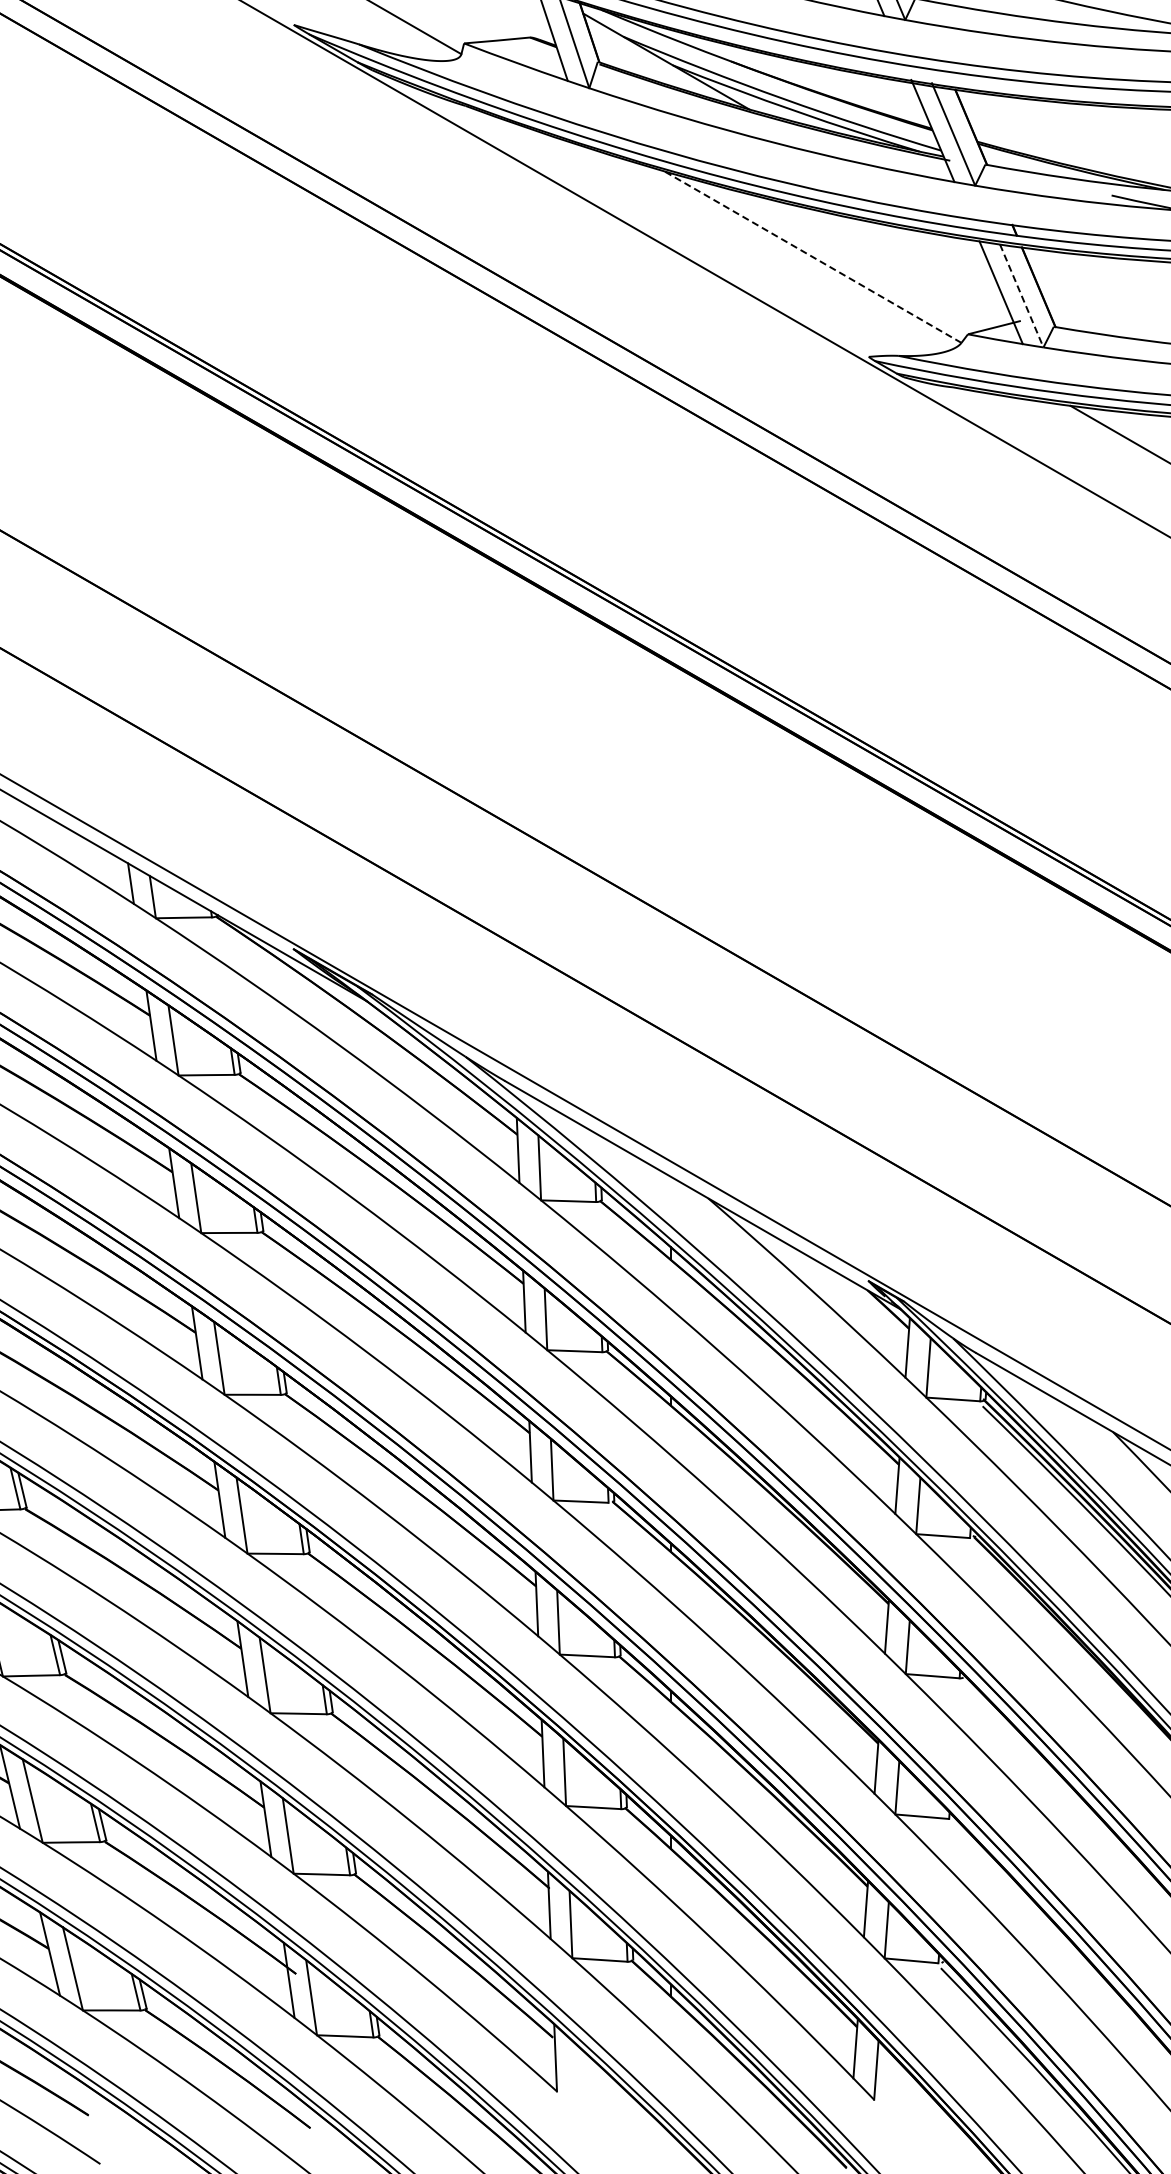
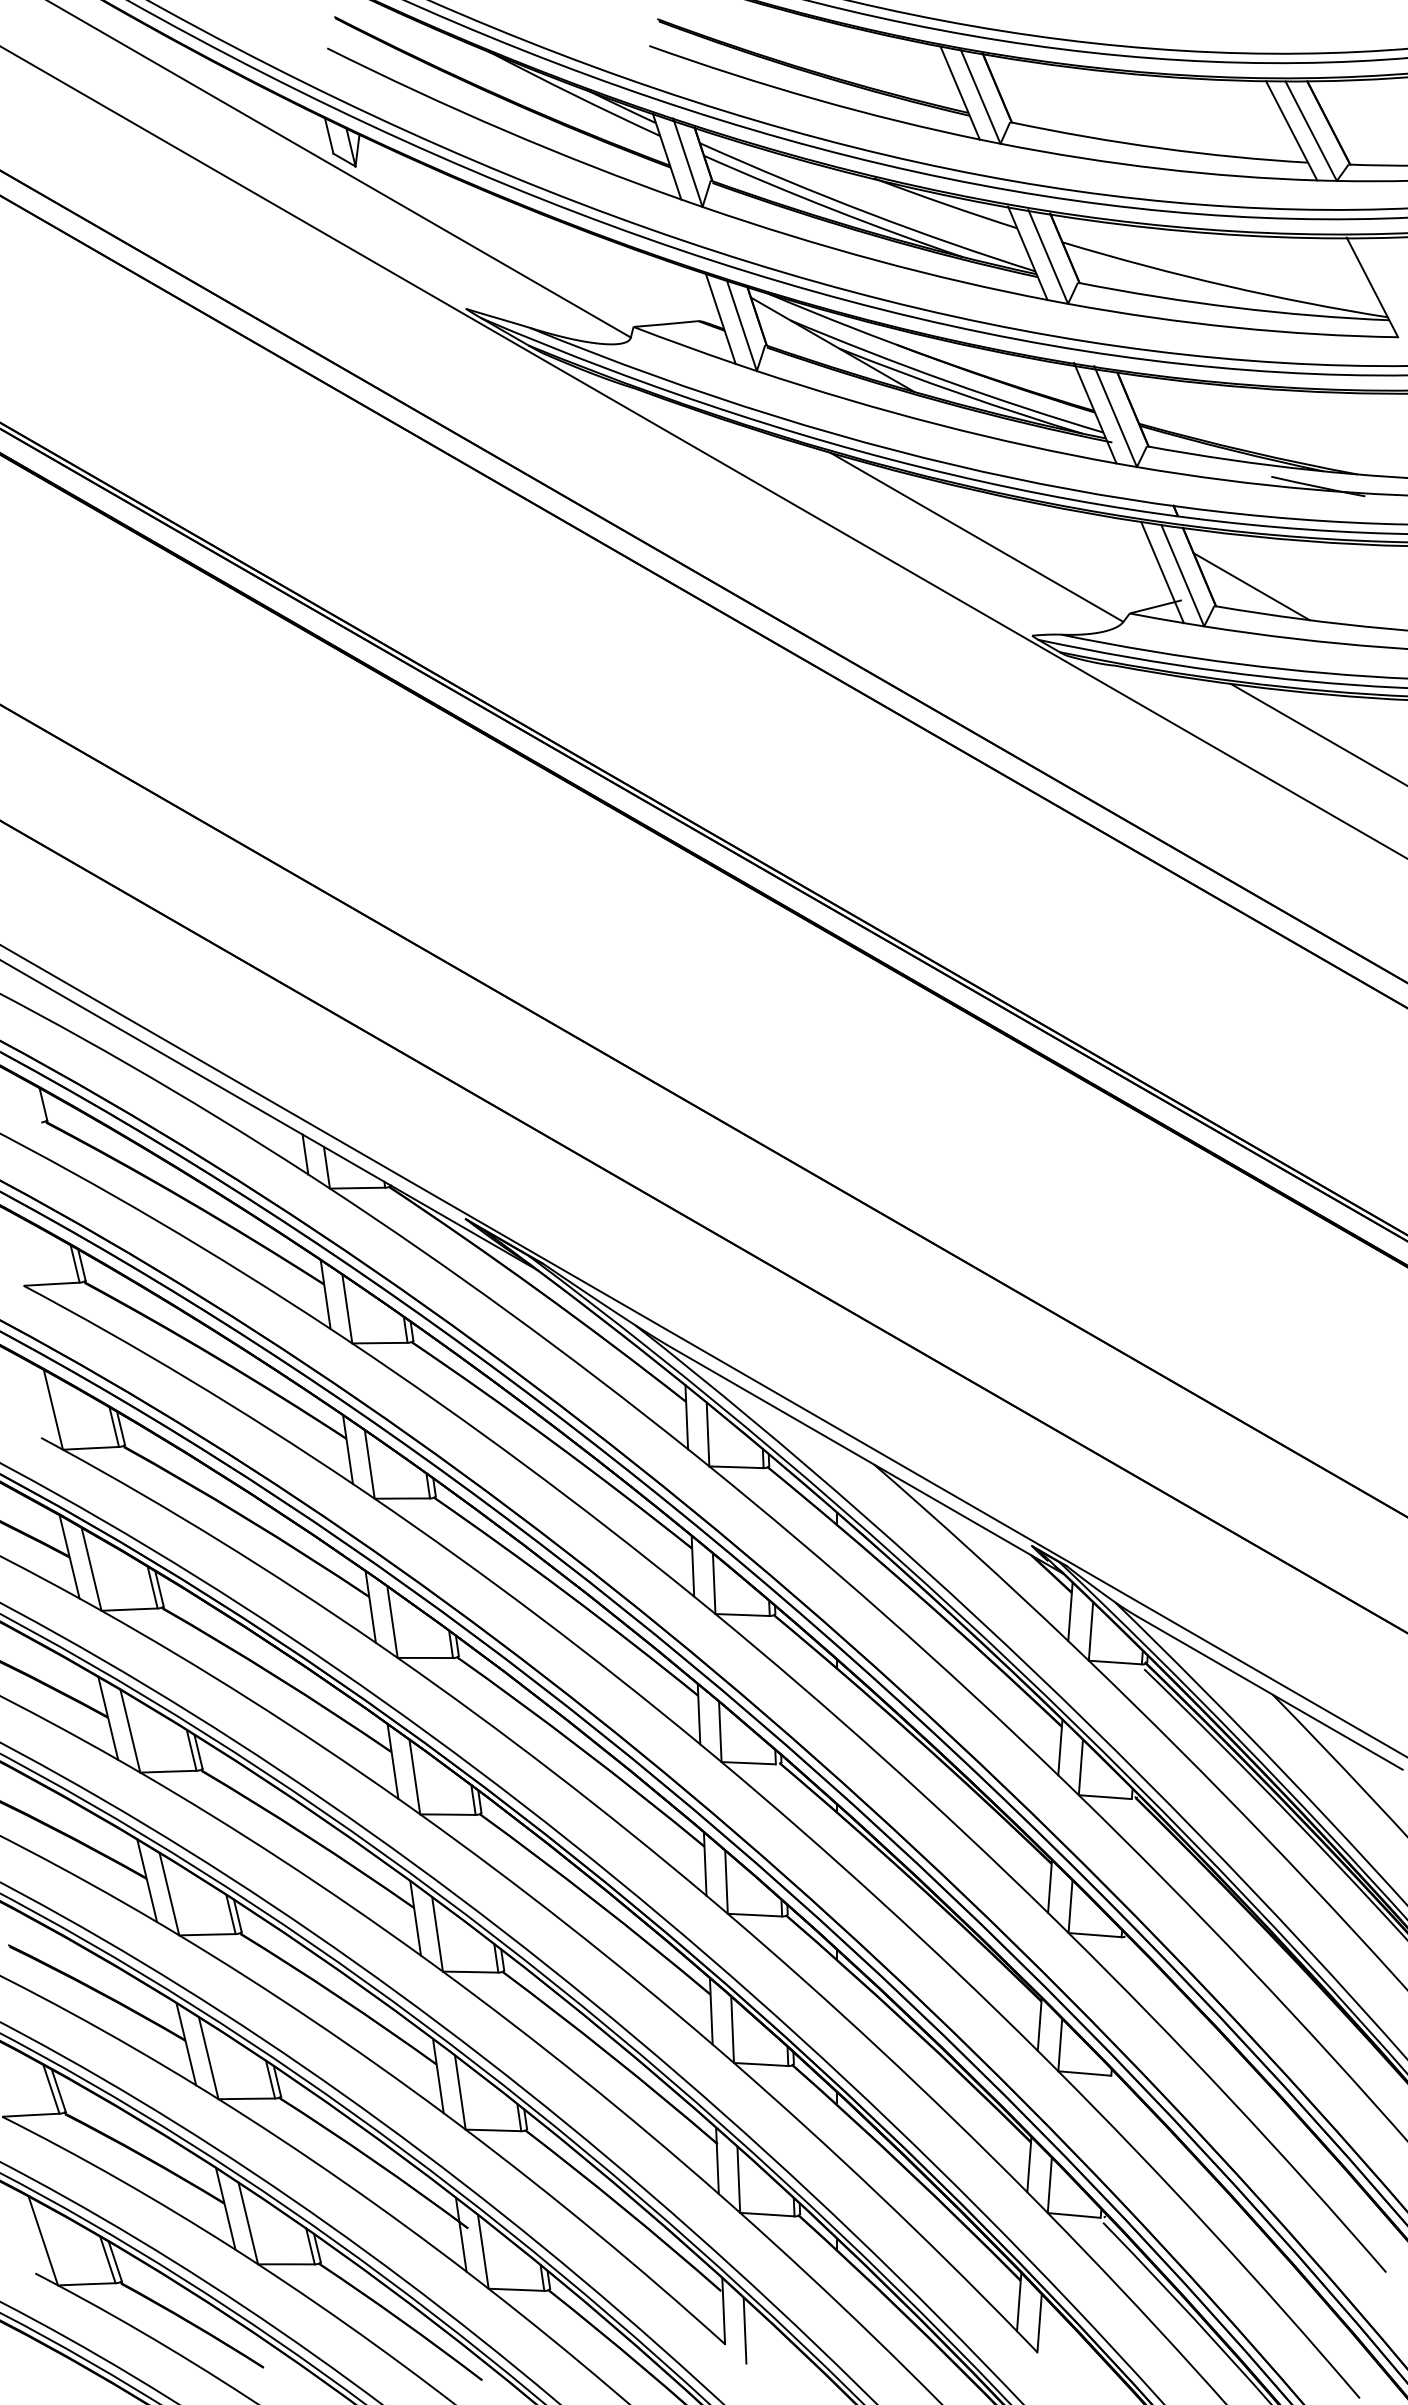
line: (812, 257) -> (976, 537), dashed -> solid
line: (1021, 296) -> (1182, 576), dashed -> solid
line: (1091, 306) -> (1251, 586), added
line: (576, 2077) -> (744, 2330), added

